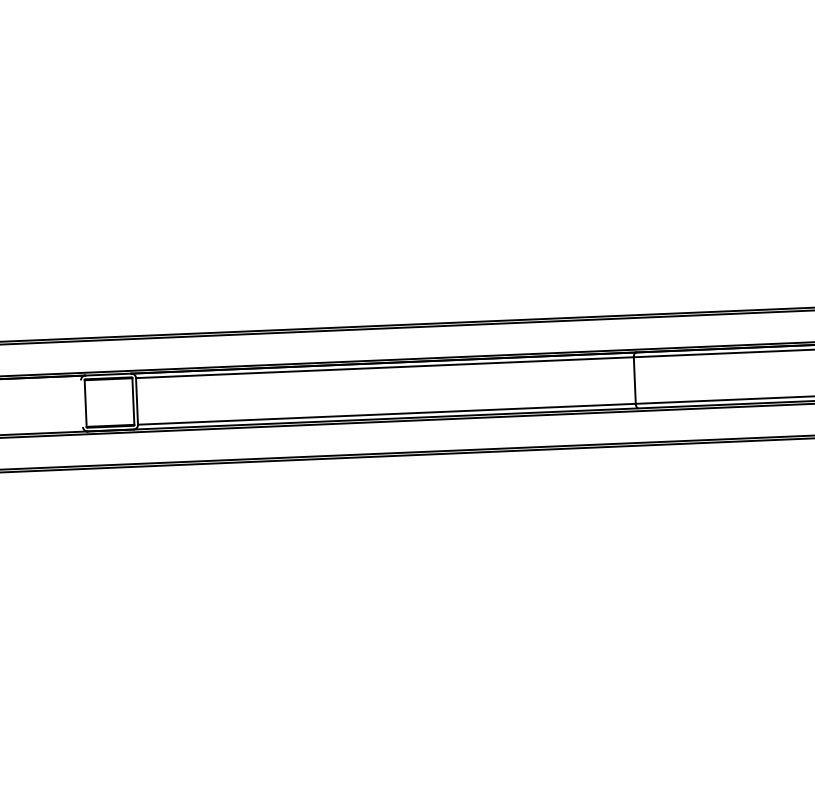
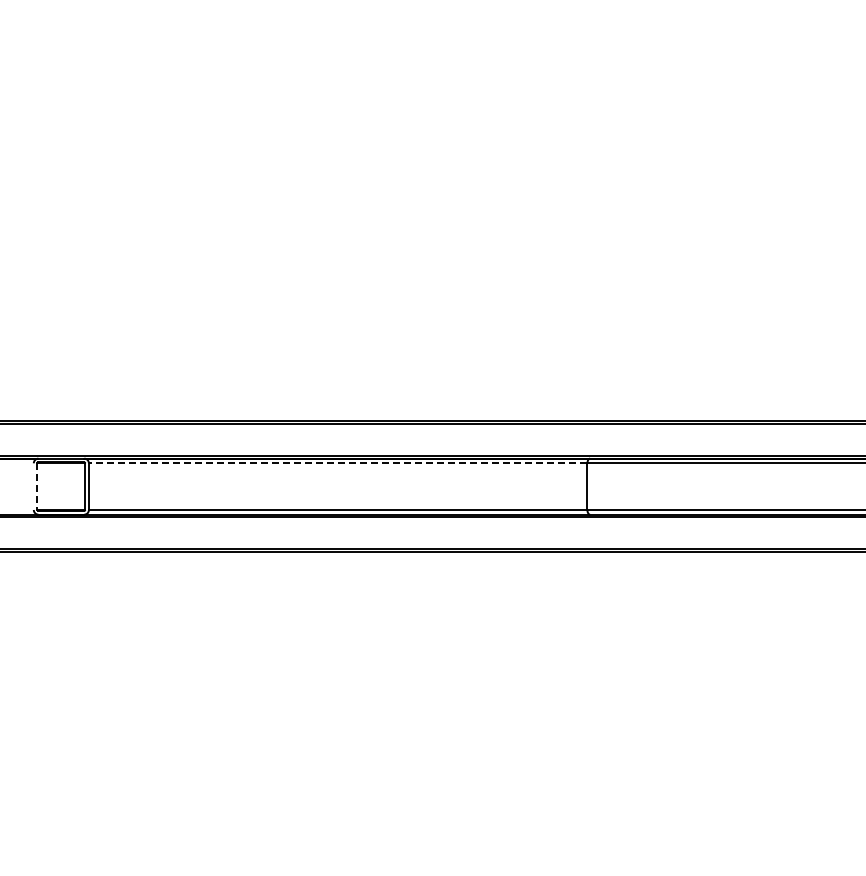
line: (384, 367) -> (337, 463), solid -> dashed
line: (85, 404) -> (37, 487), solid -> dashed

